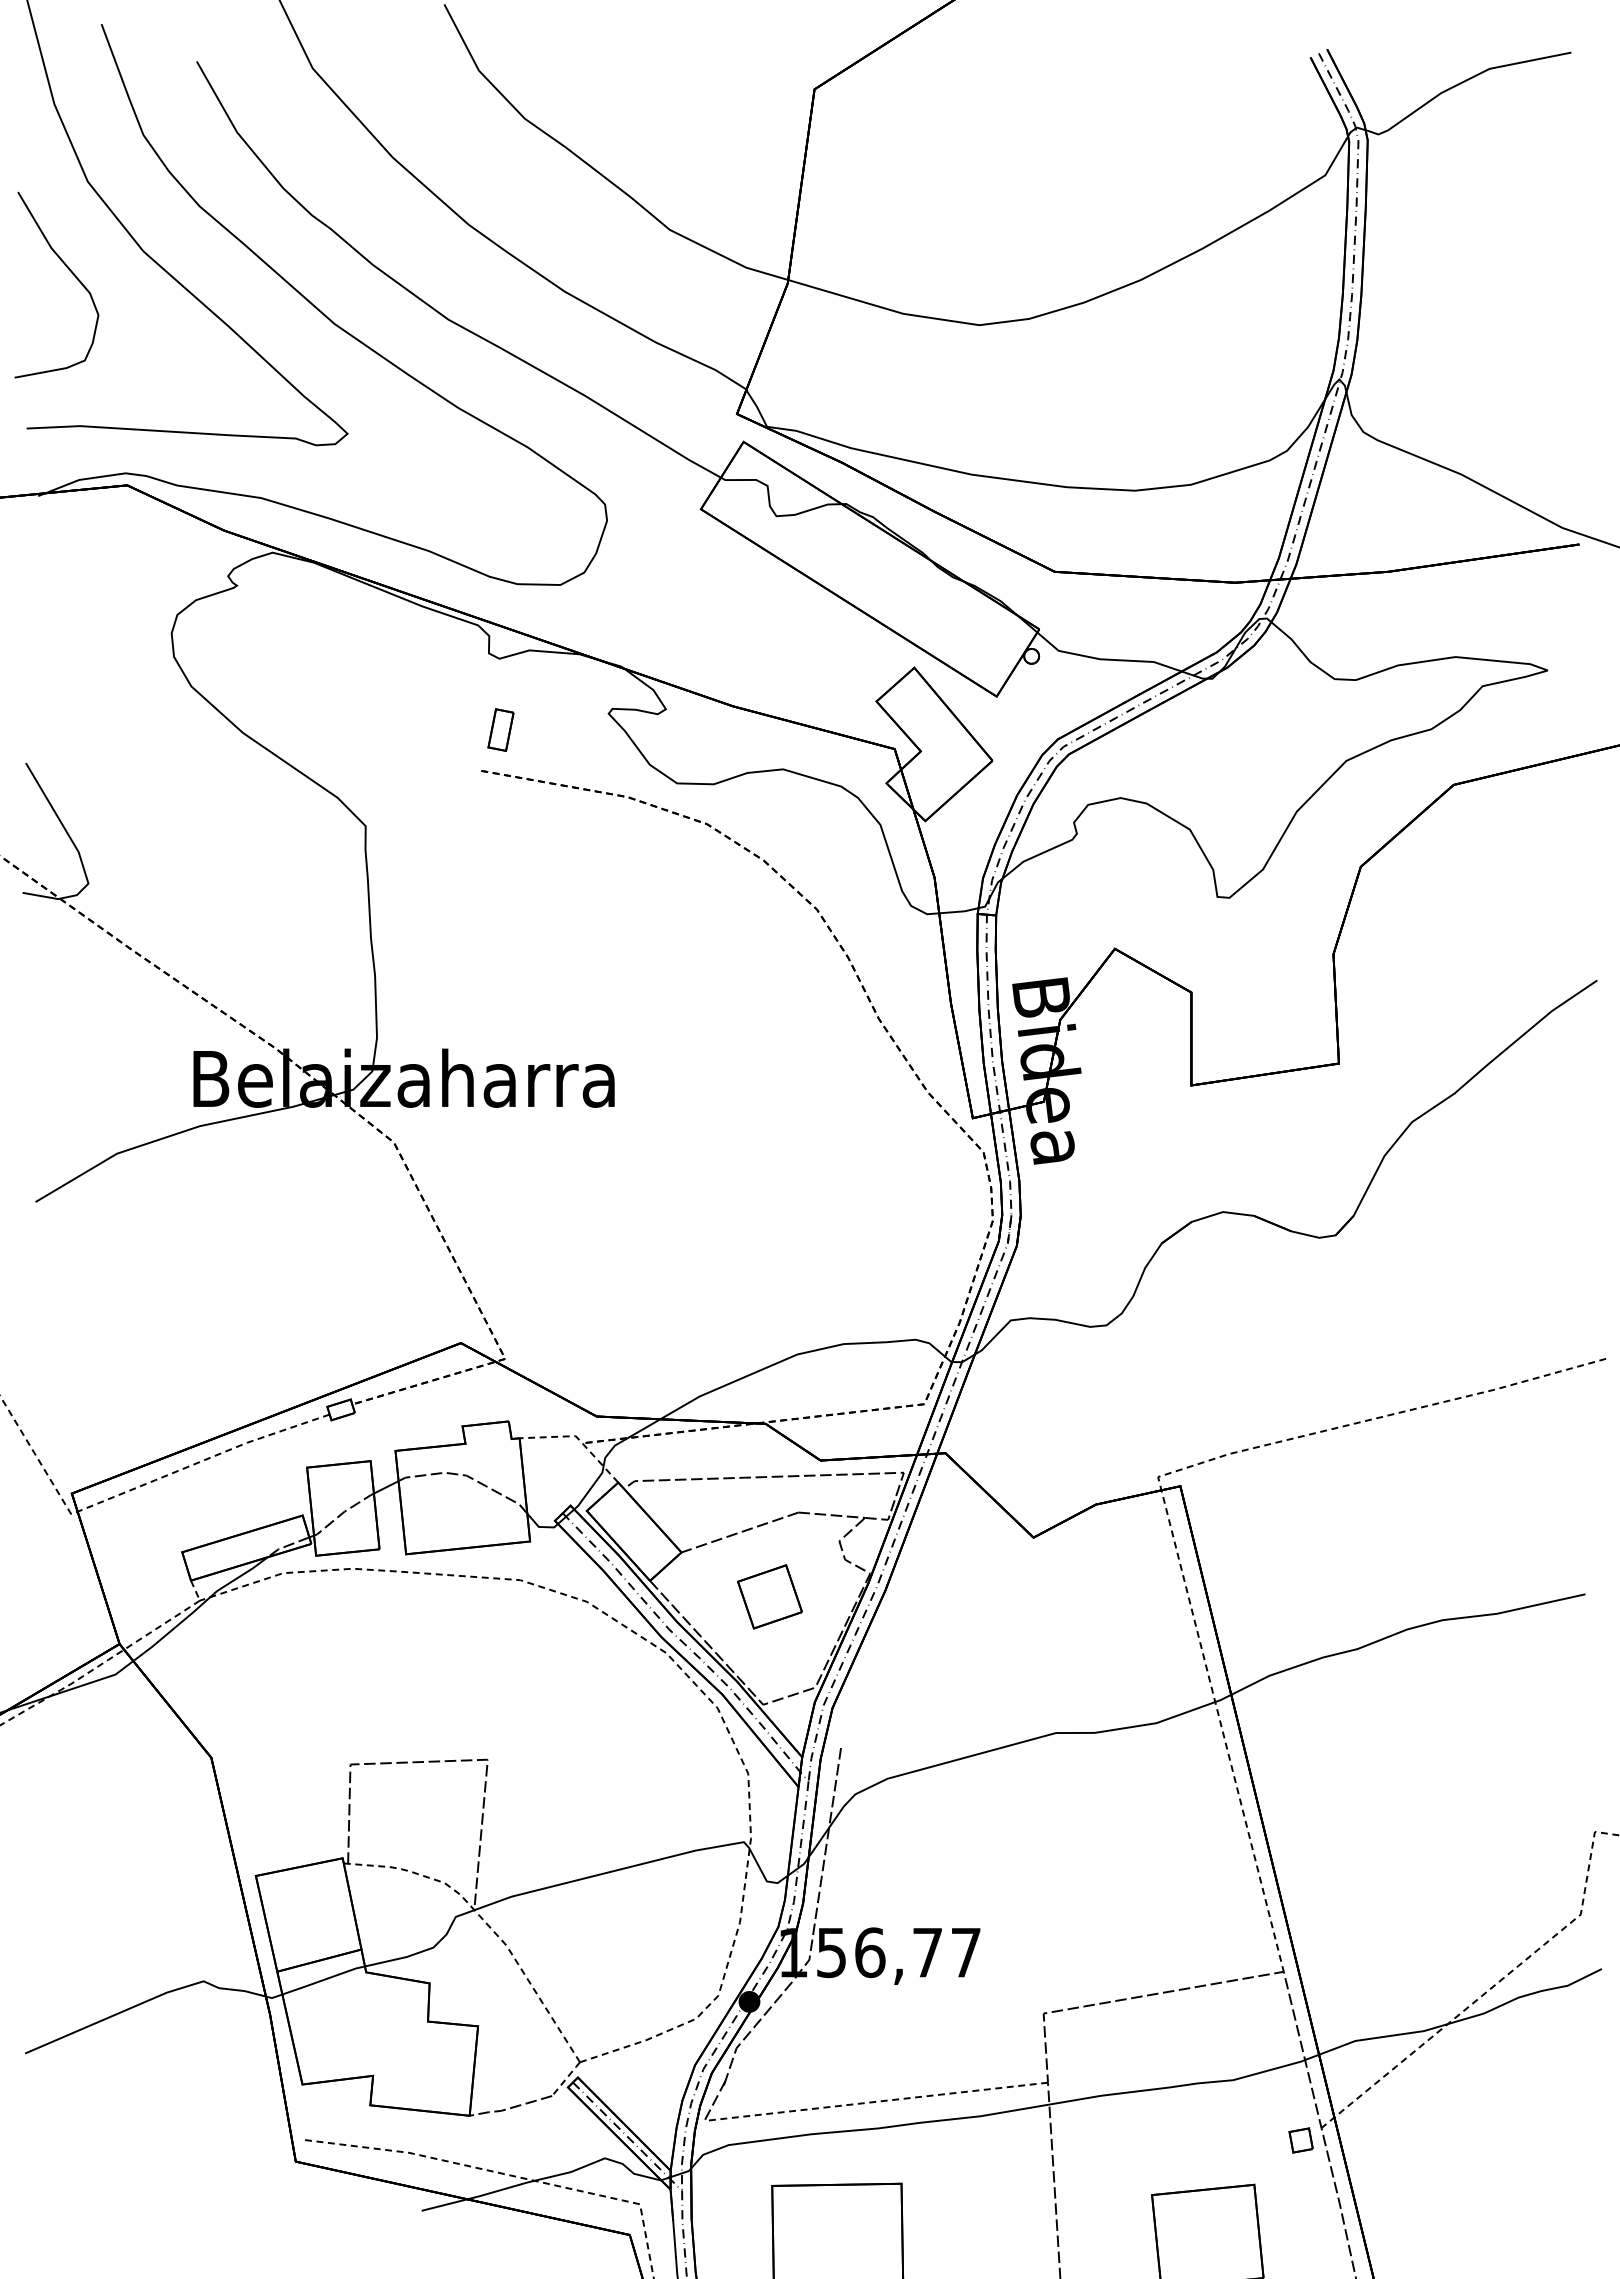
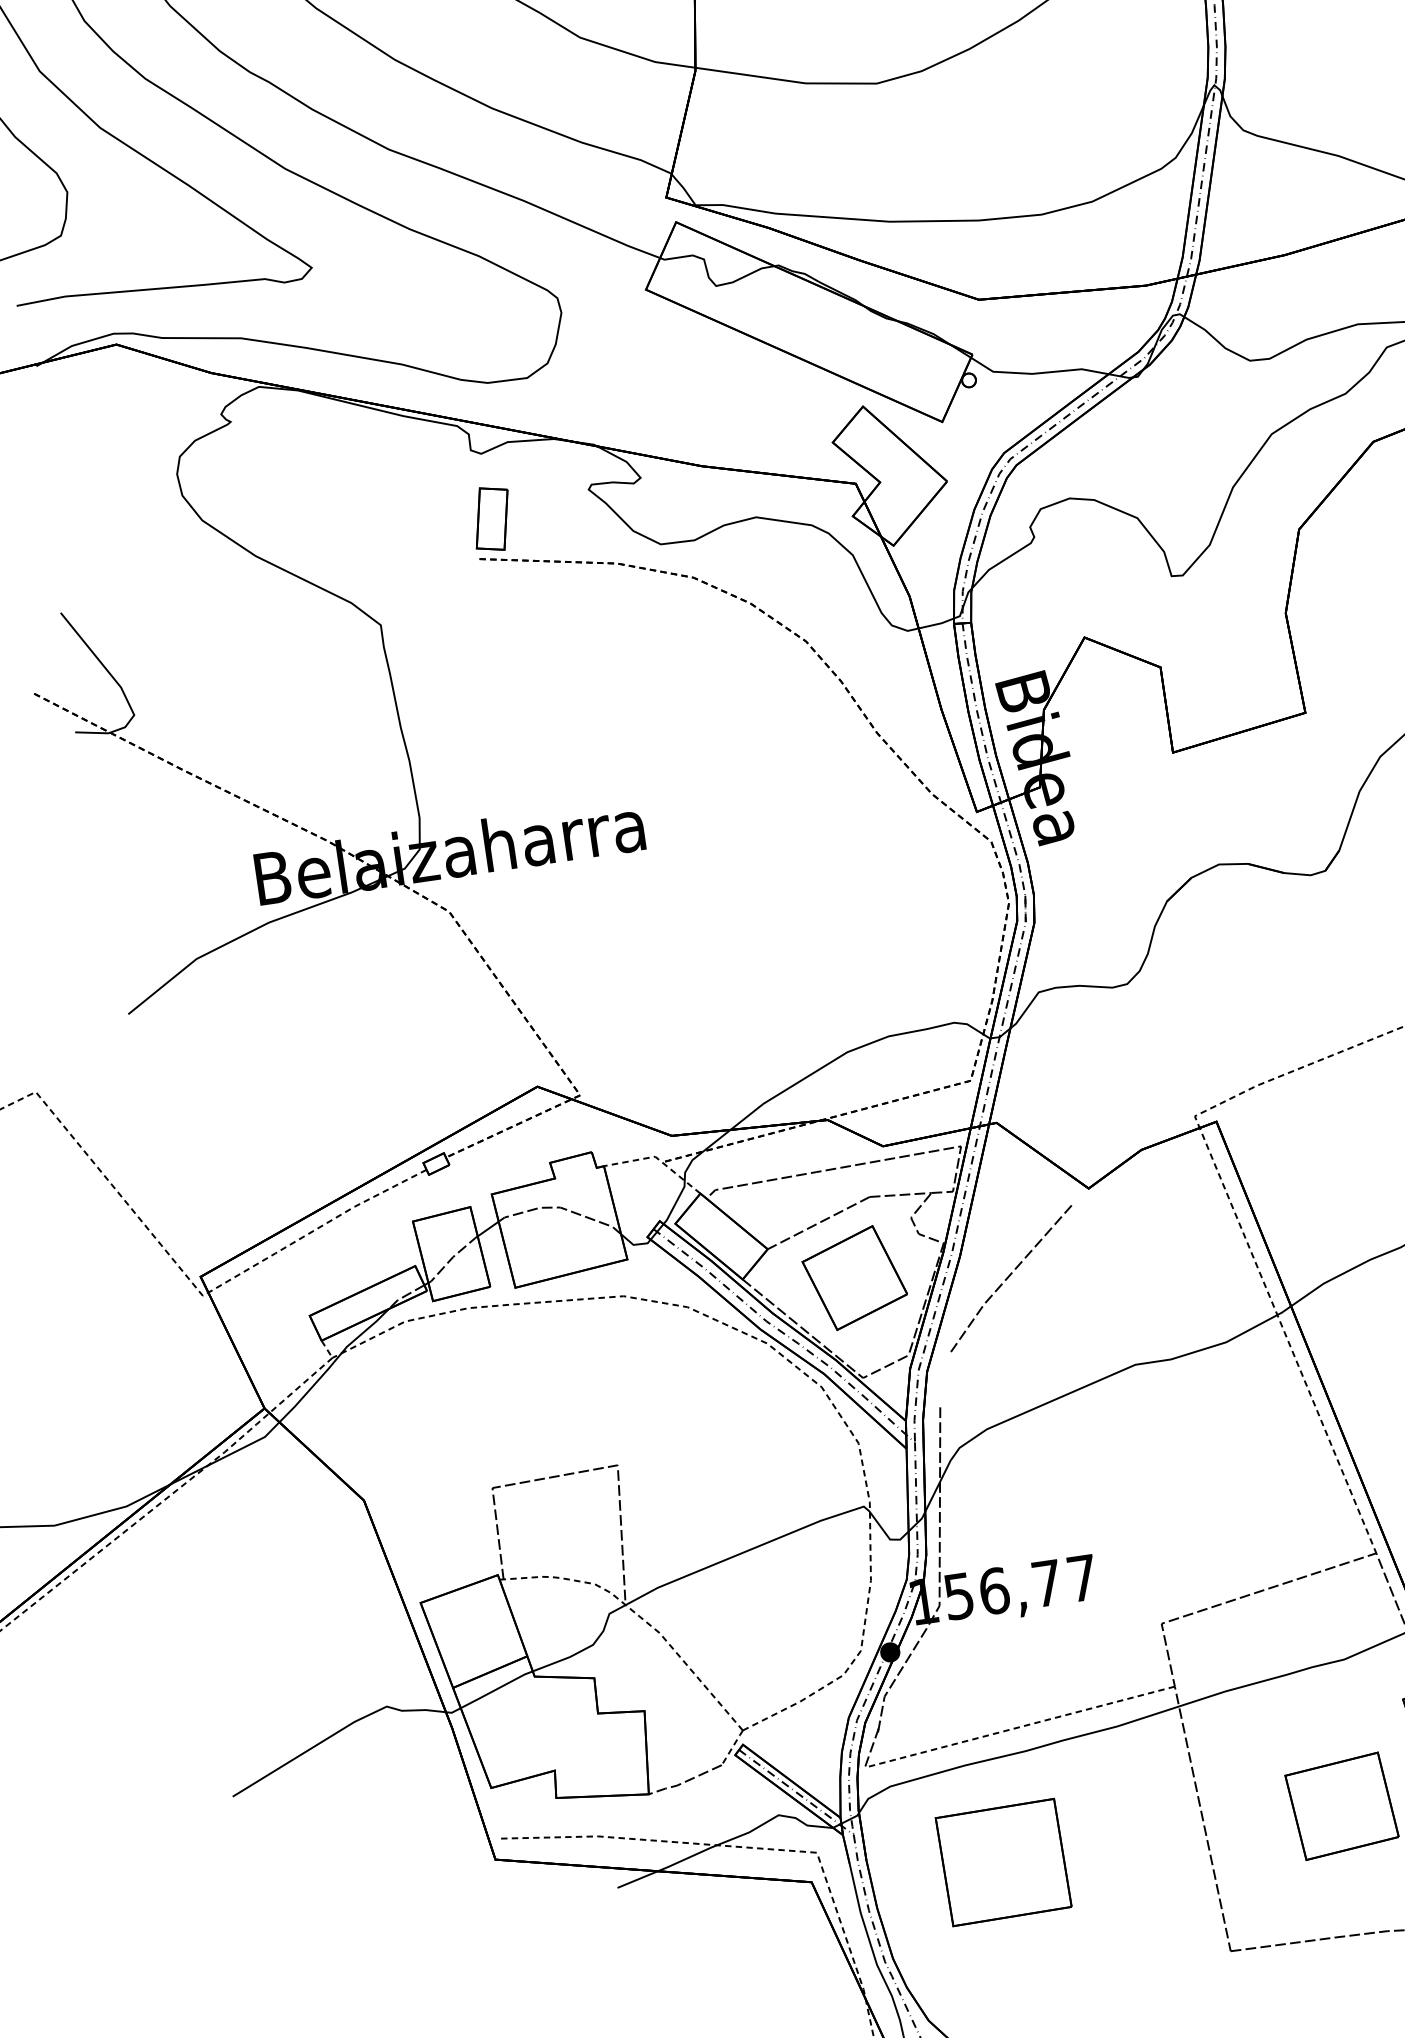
part: (500, 729) -> (491, 518), size x1.67
part: (769, 1596) -> (854, 1277), size x1.67
line: (935, 1619) -> (1009, 1276), added

